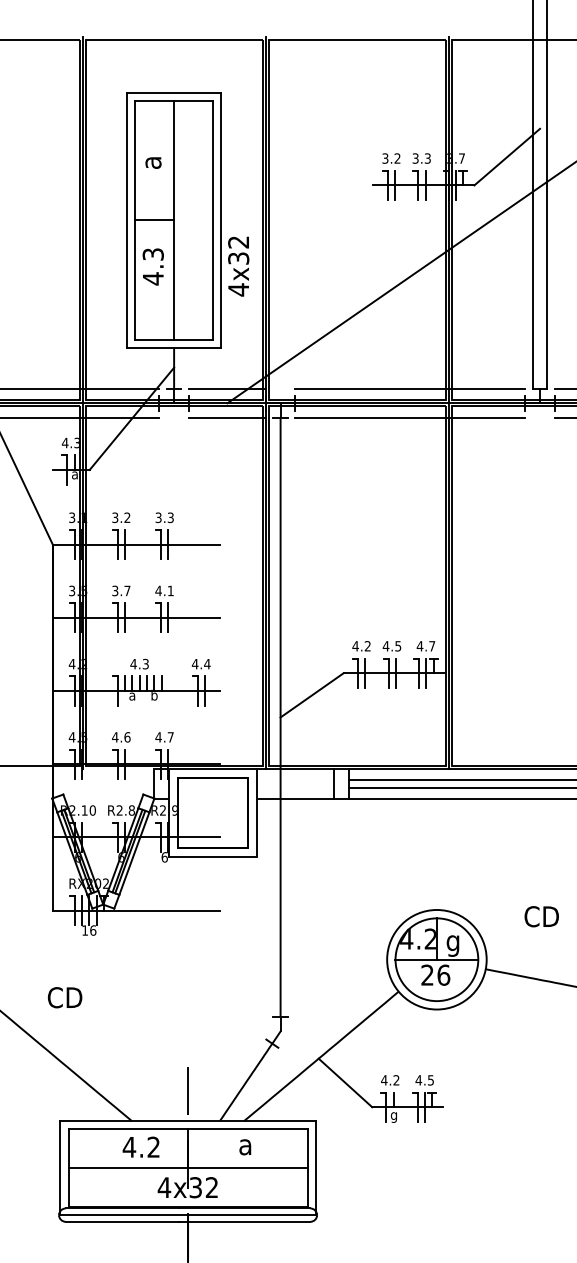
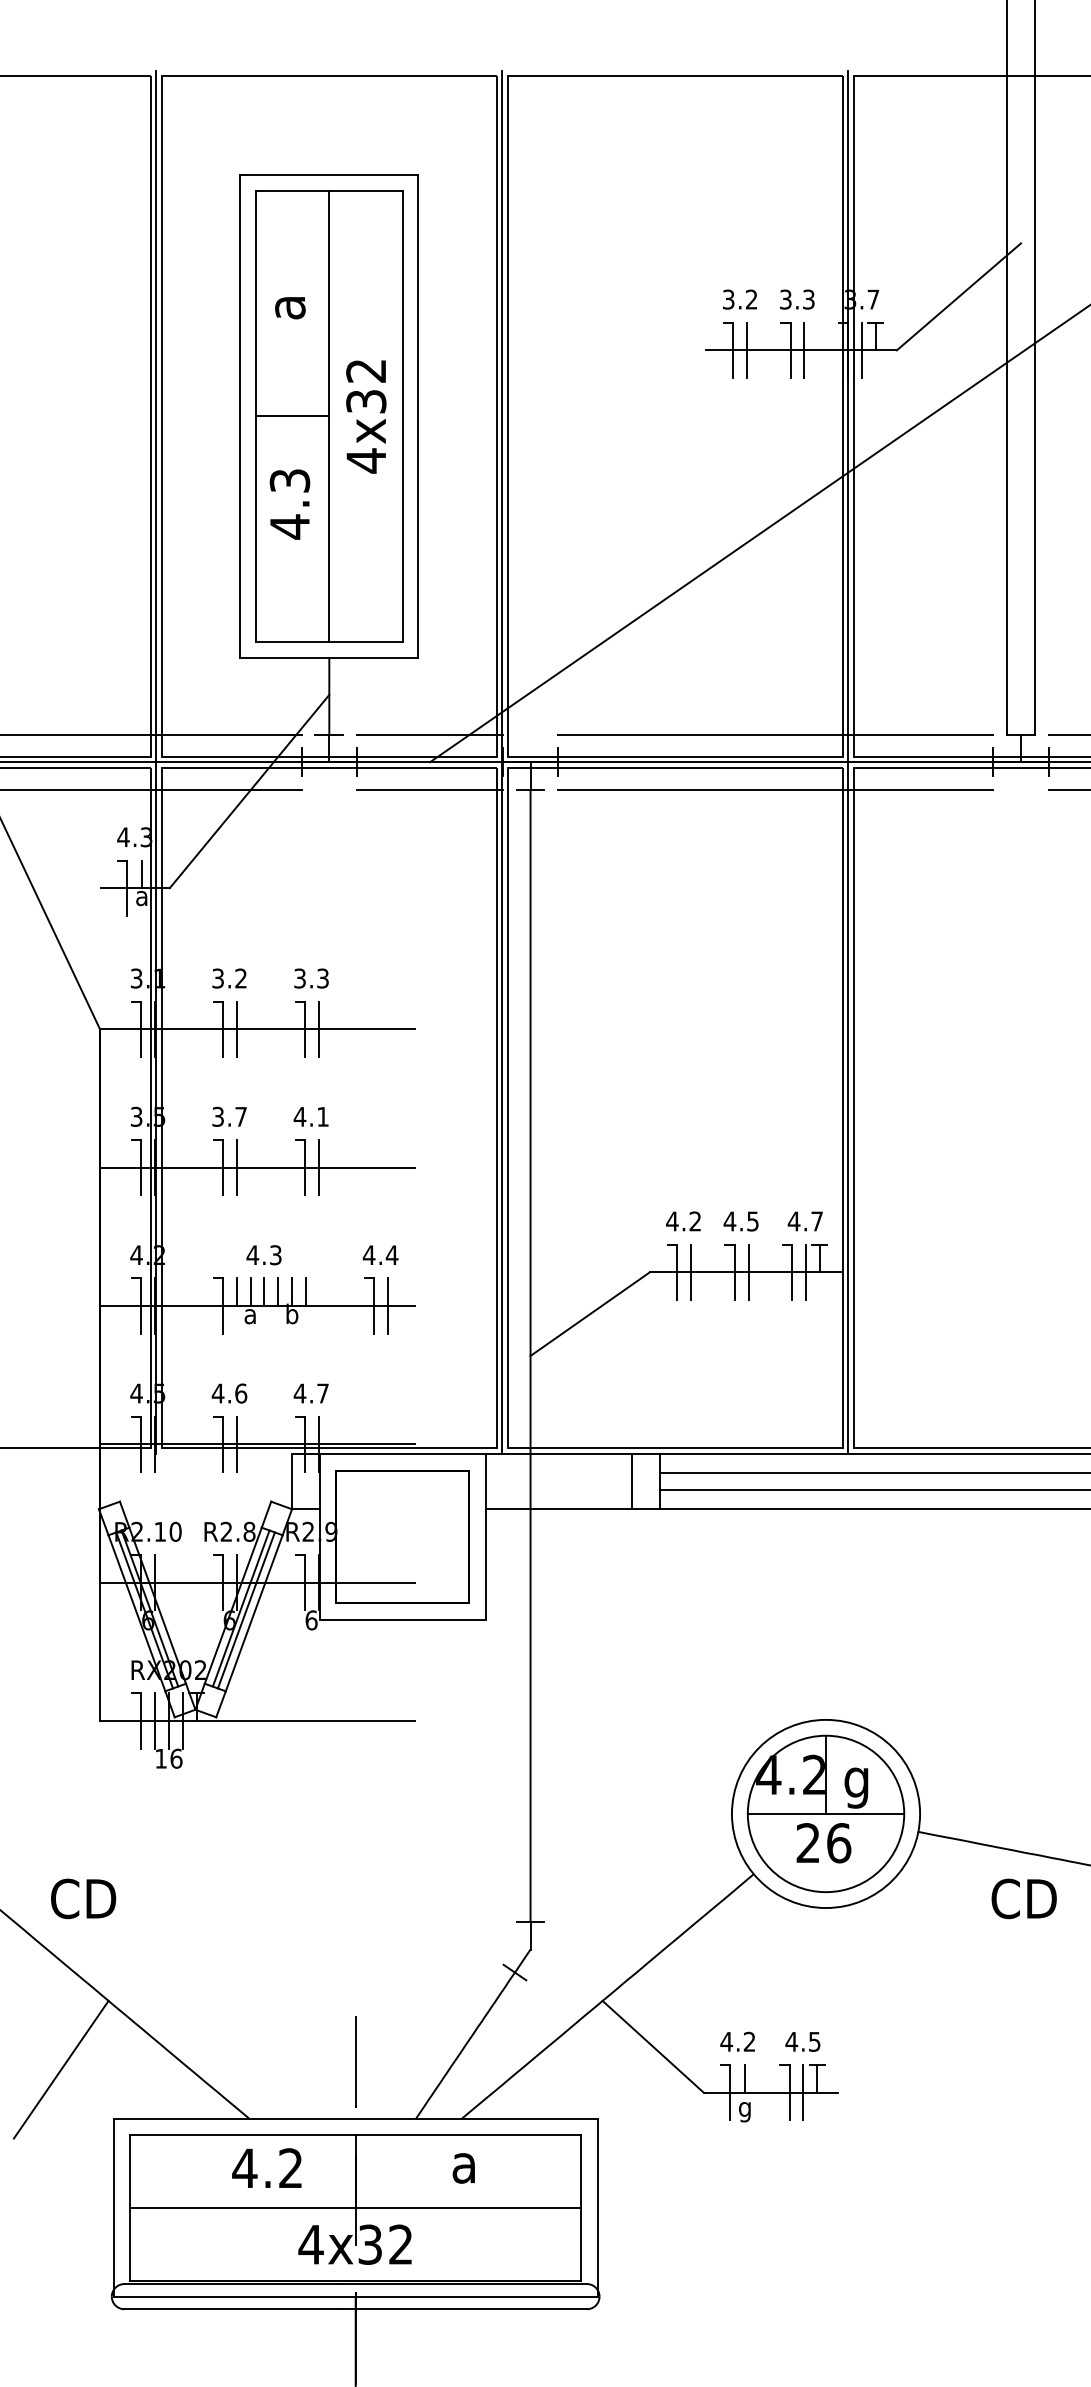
text: (238, 266) -> (365, 416), moved
text: (541, 916) -> (1023, 1898), moved
text: (64, 997) -> (82, 1898), moved
line: (32, 1094) -> (61, 2068), added

